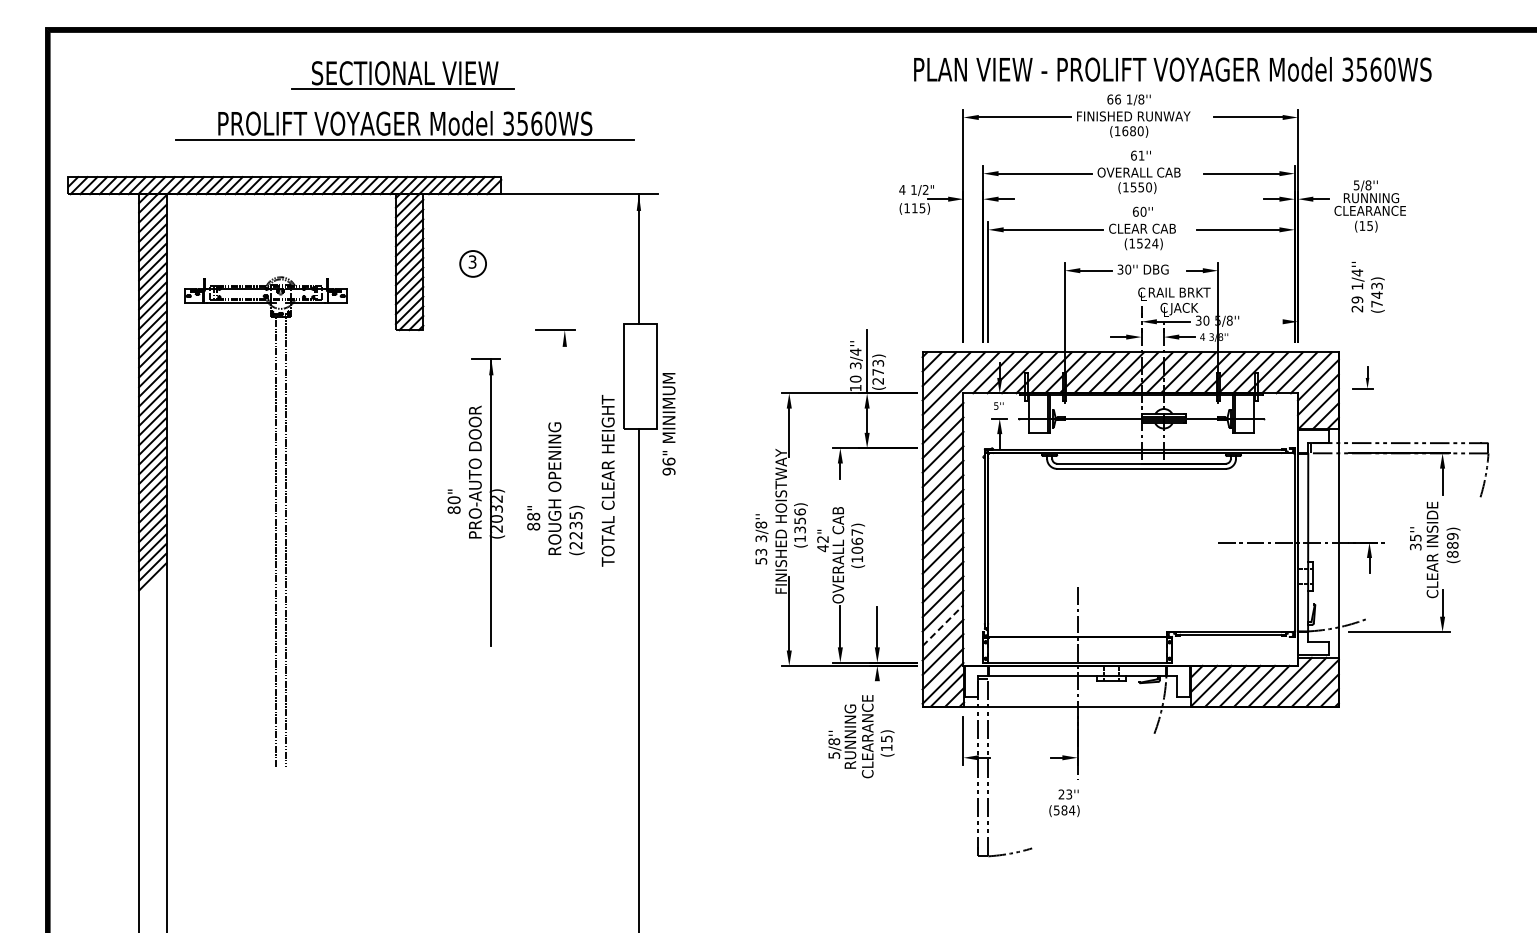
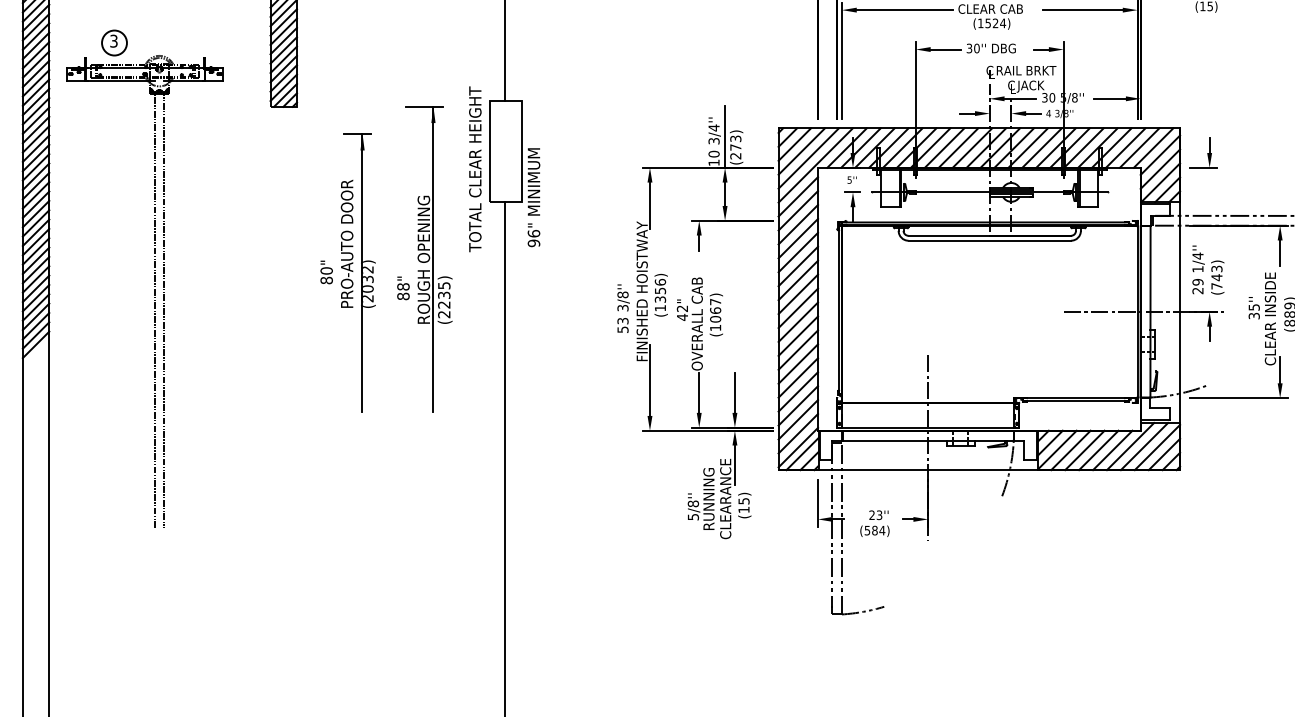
part: (472, 263) -> (113, 42), moved
text: (1367, 287) -> (1207, 270), moved
line: (1265, 321) -> (1109, 98), added
part: (1362, 377) -> (1202, 152), size x1.43
text: (607, 480) -> (474, 168), moved
line: (564, 488) -> (433, 259), added
line: (943, 625) -> (798, 391), dashed -> solid
line: (877, 701) -> (735, 465), added
text: (1064, 803) -> (874, 523), moved

